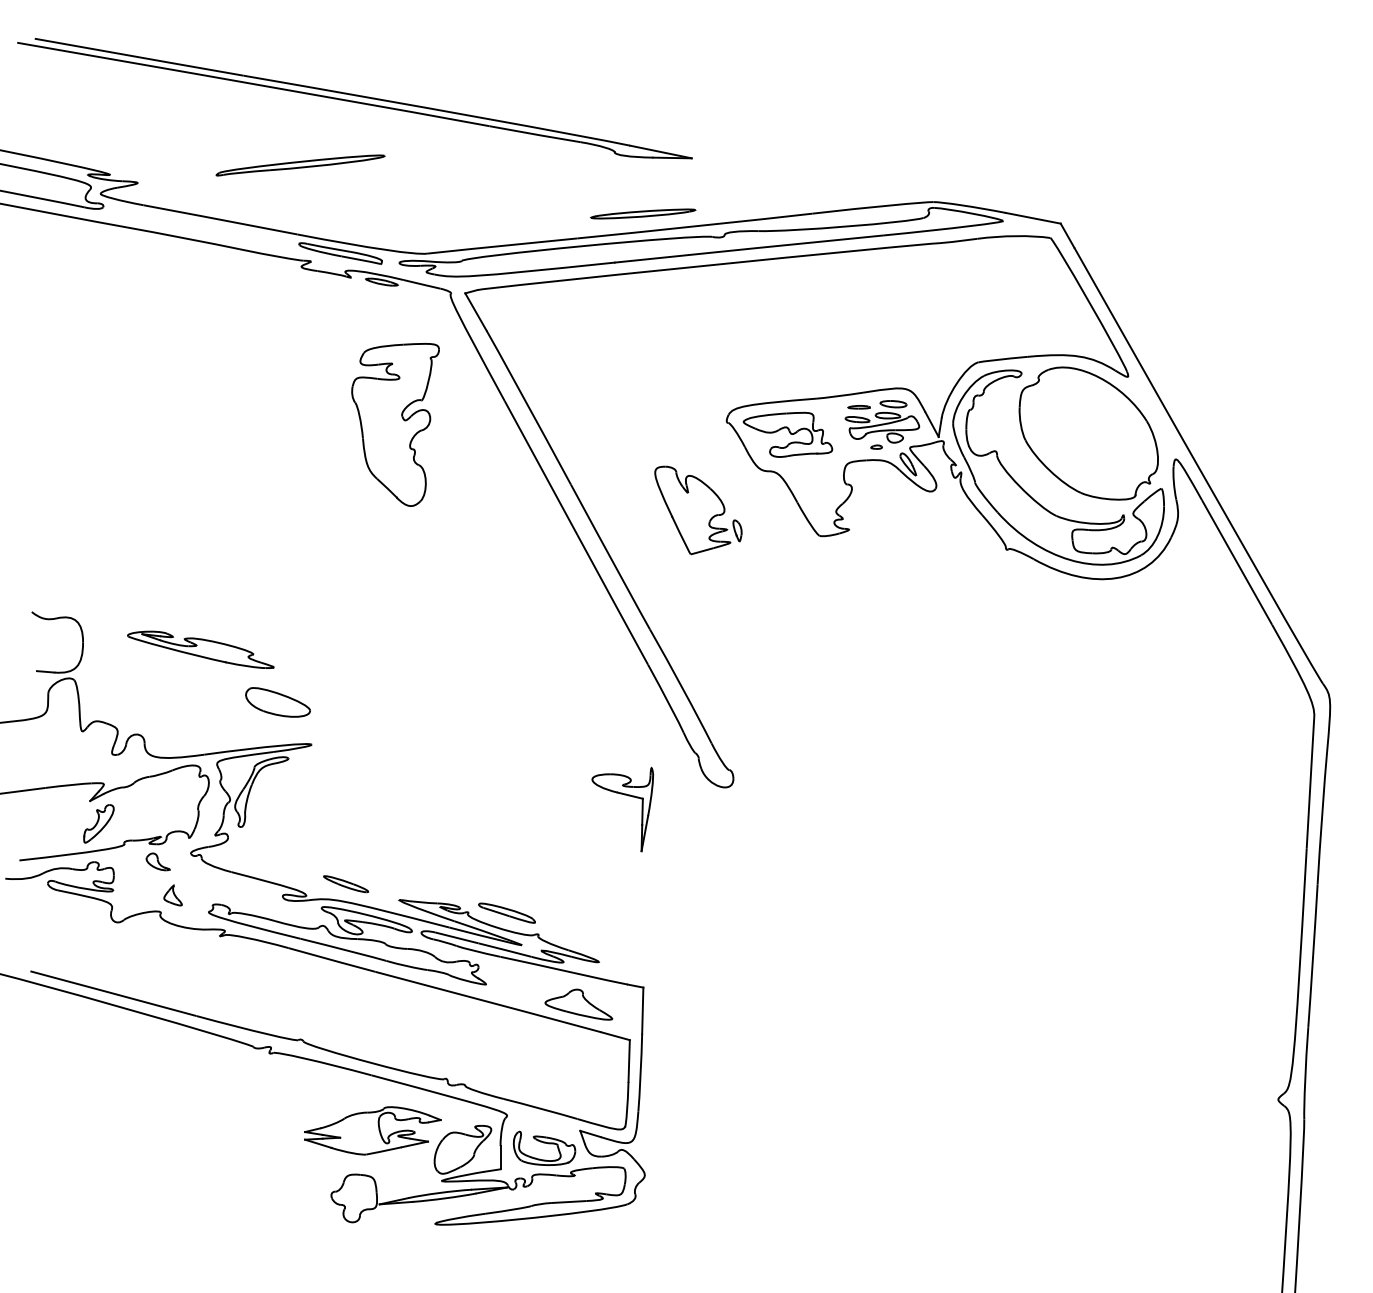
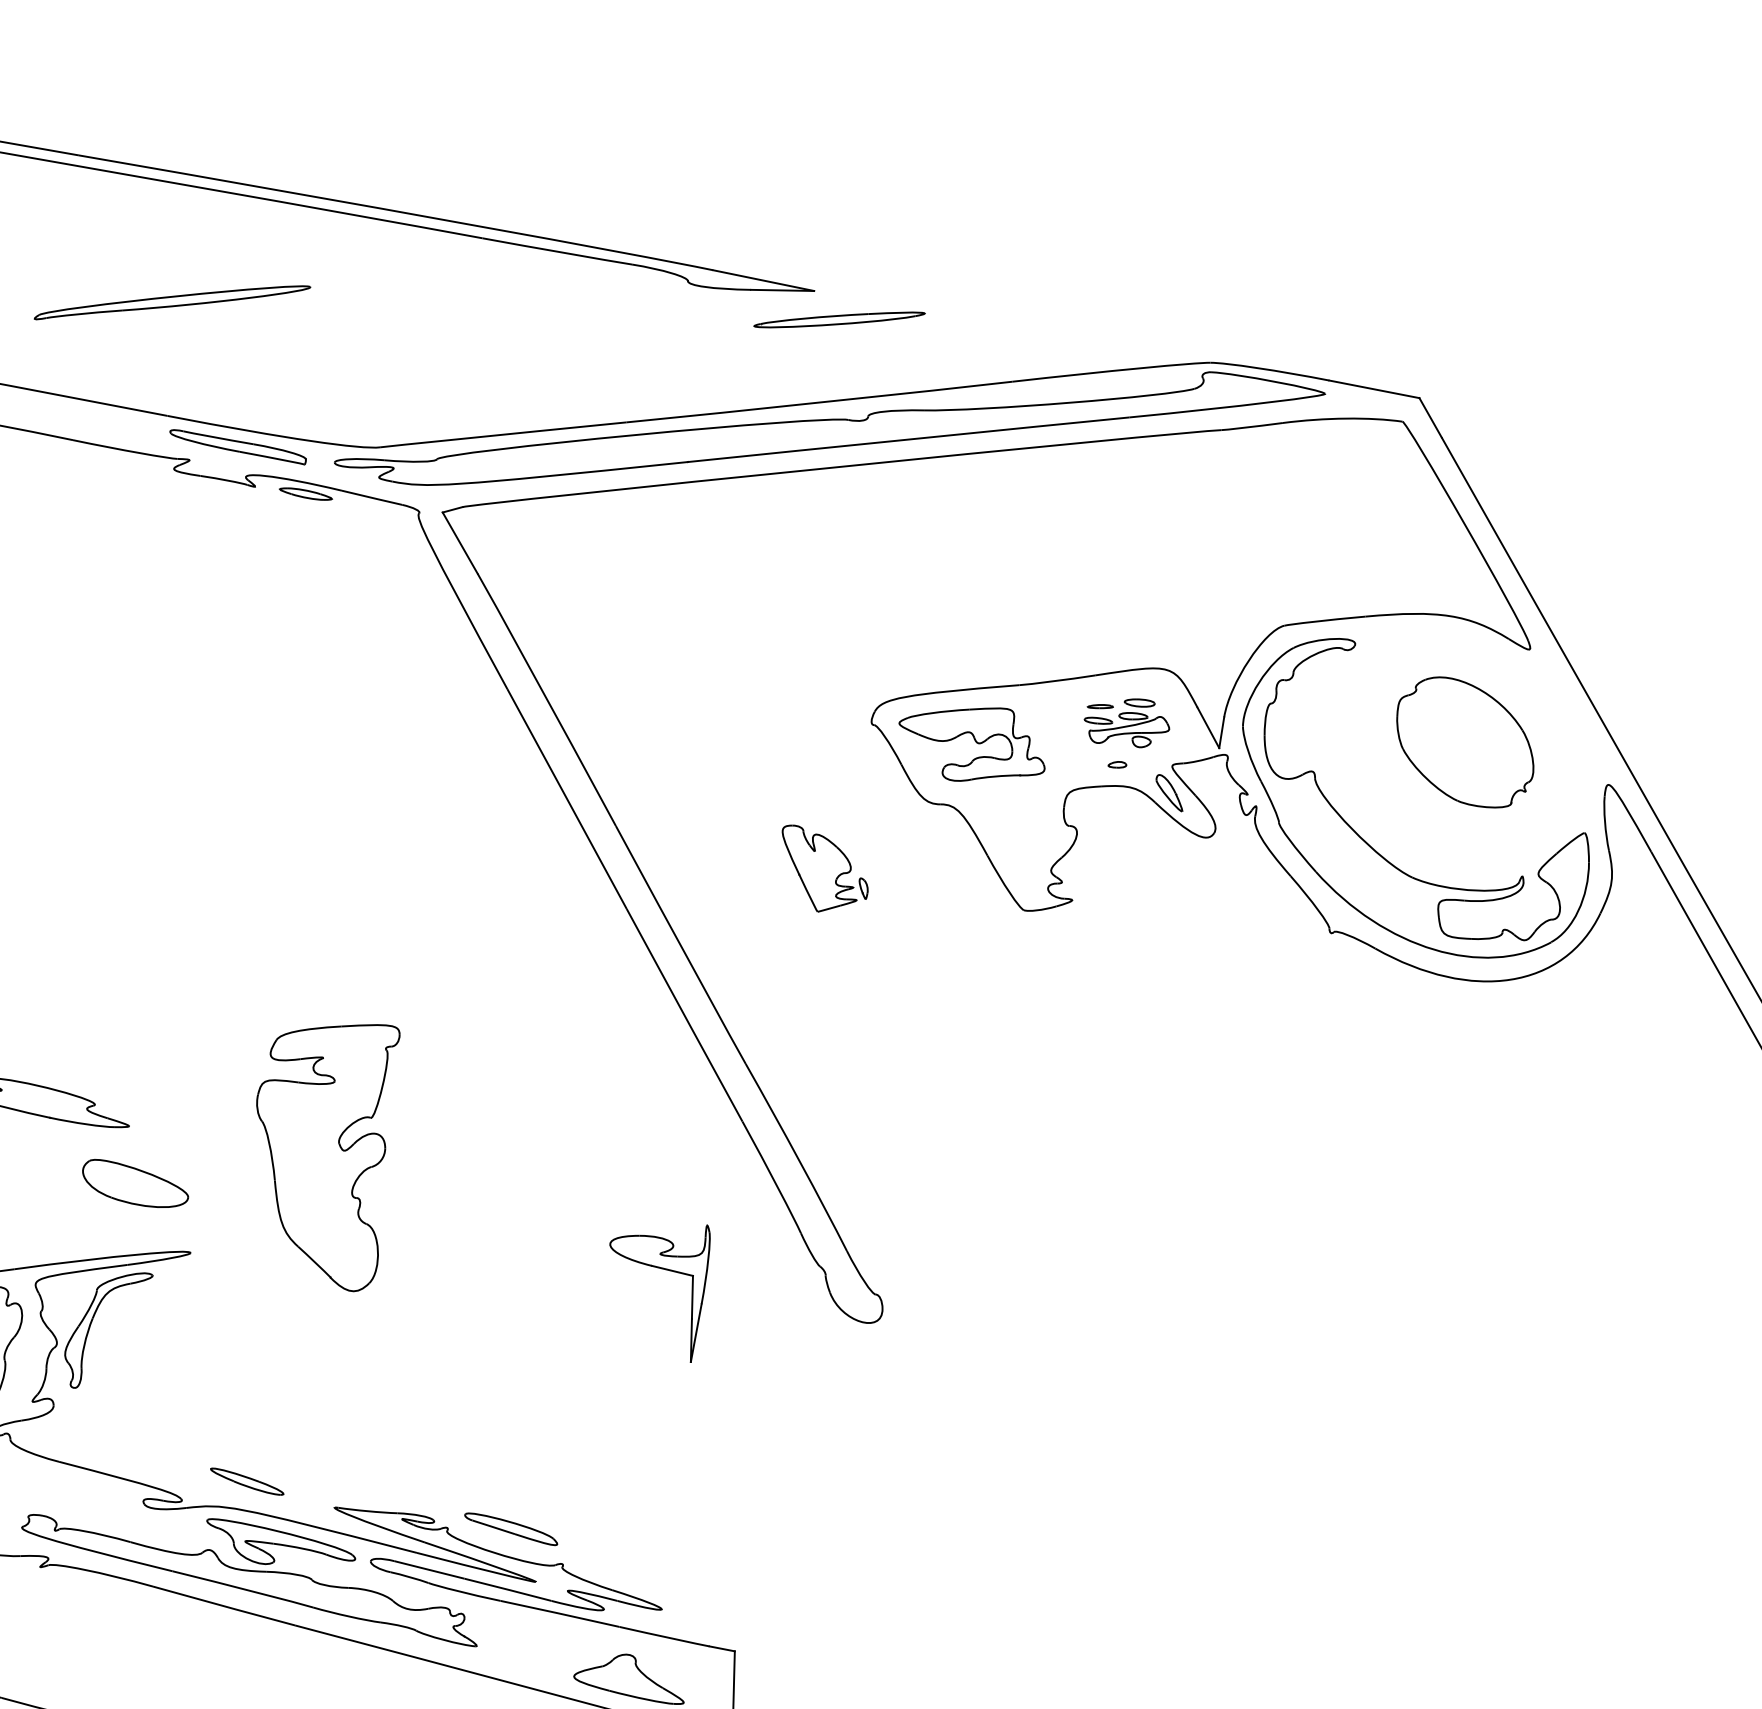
part: (643, 213) -> (840, 319), moved
part: (882, 421) -> (1127, 722), size x0.7
part: (395, 424) -> (328, 1157), moved
part: (1088, 433) -> (1465, 742), size x0.6
part: (698, 510) -> (825, 868), size x0.6
part: (624, 795) -> (662, 1270), moved

